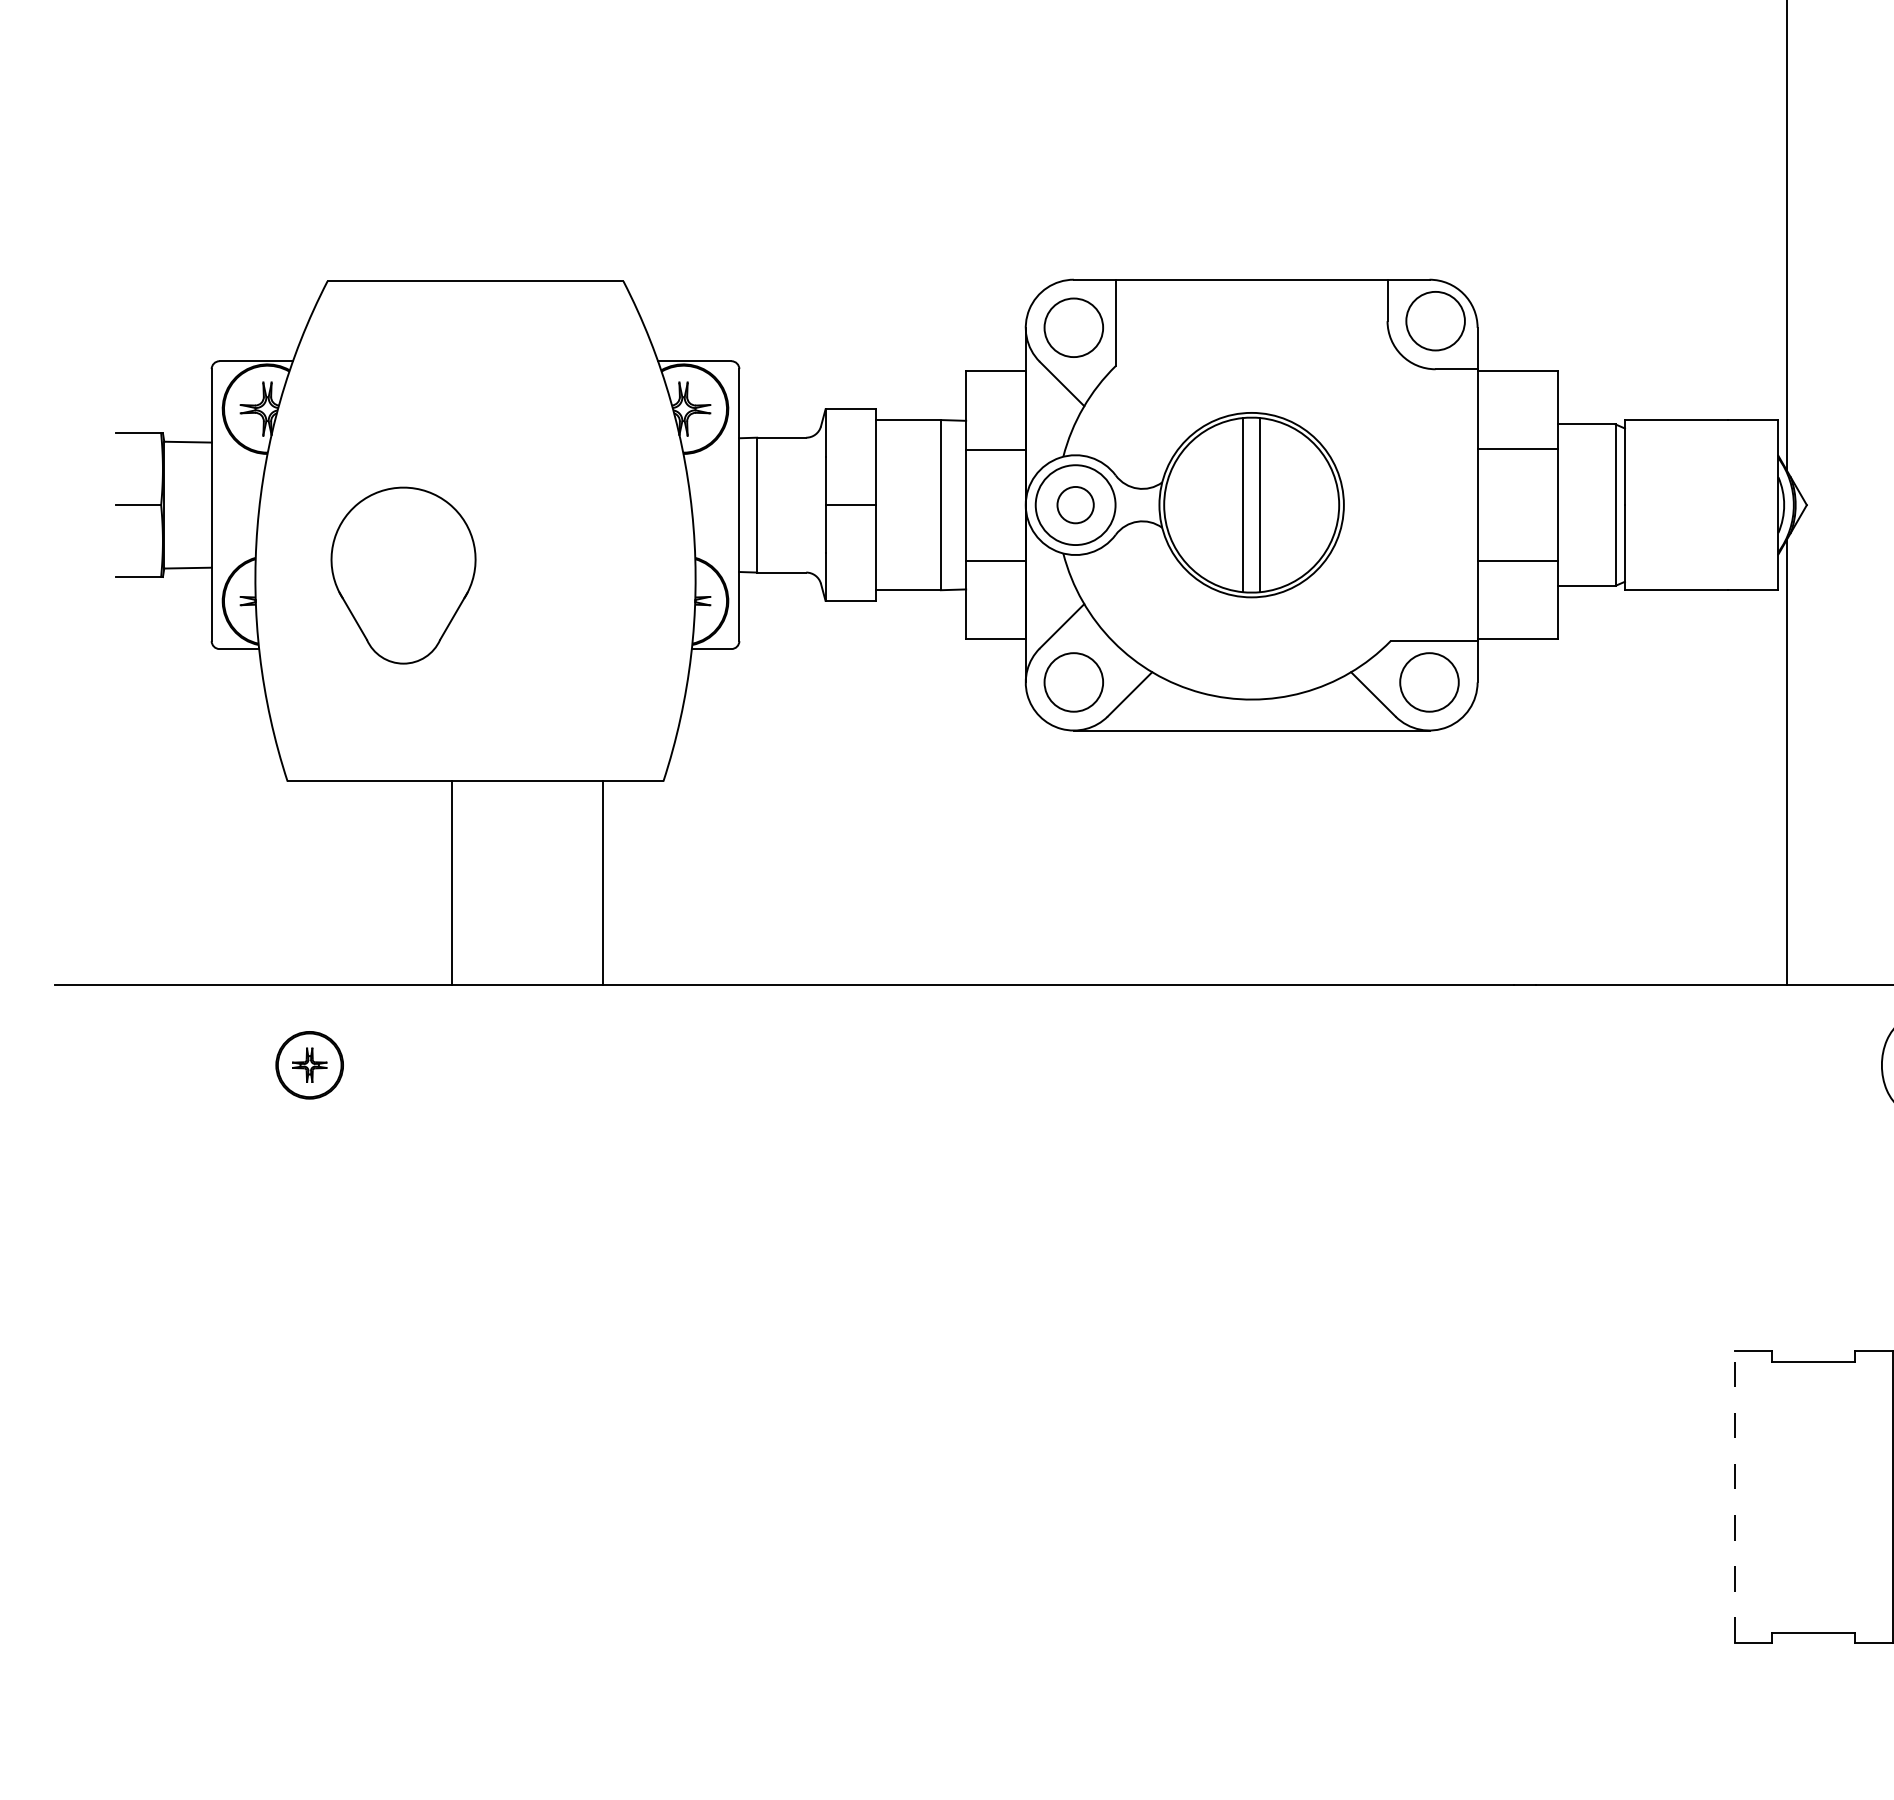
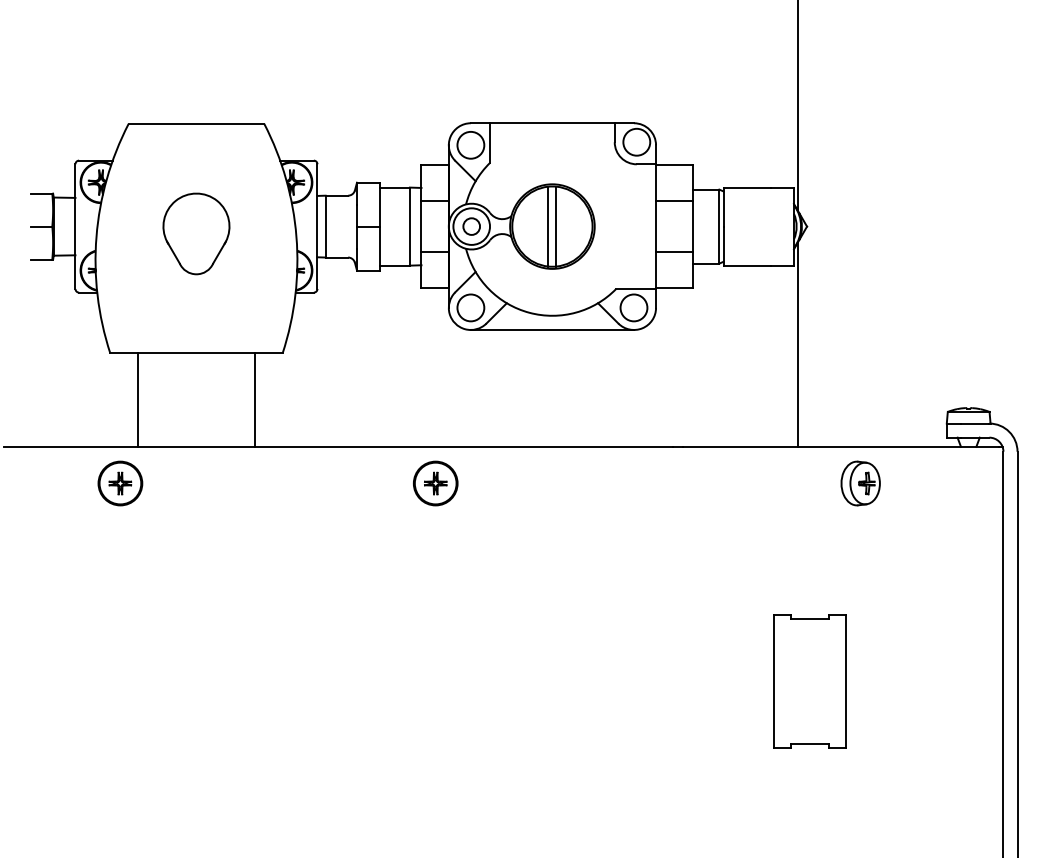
part: (403, 574) -> (196, 233), moved
line: (451, 882) -> (137, 399), moved
part: (309, 1065) -> (120, 483), size x1.43
part: (996, 1065) -> (435, 483), added
line: (1735, 1496) -> (774, 681), dashed -> solid

